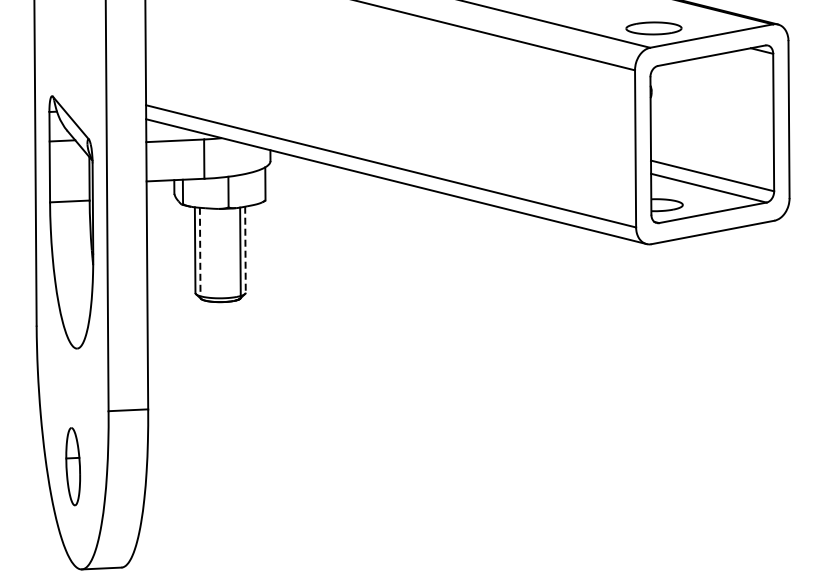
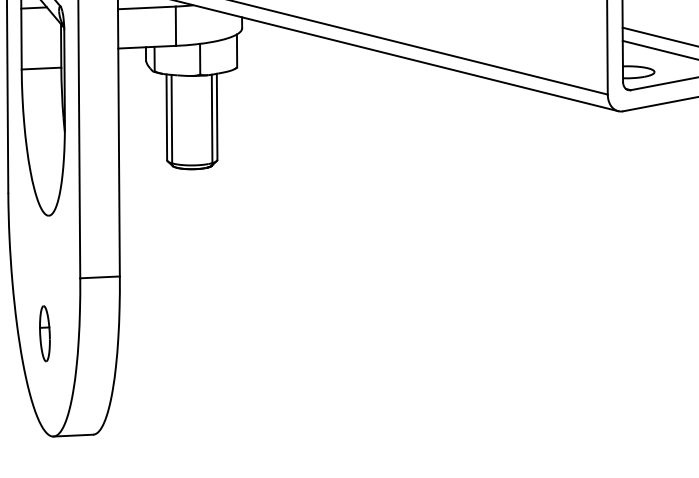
line: (245, 249) -> (217, 116), dashed -> solid
line: (200, 253) -> (172, 120), dashed -> solid
part: (73, 466) -> (45, 333), size x0.71

